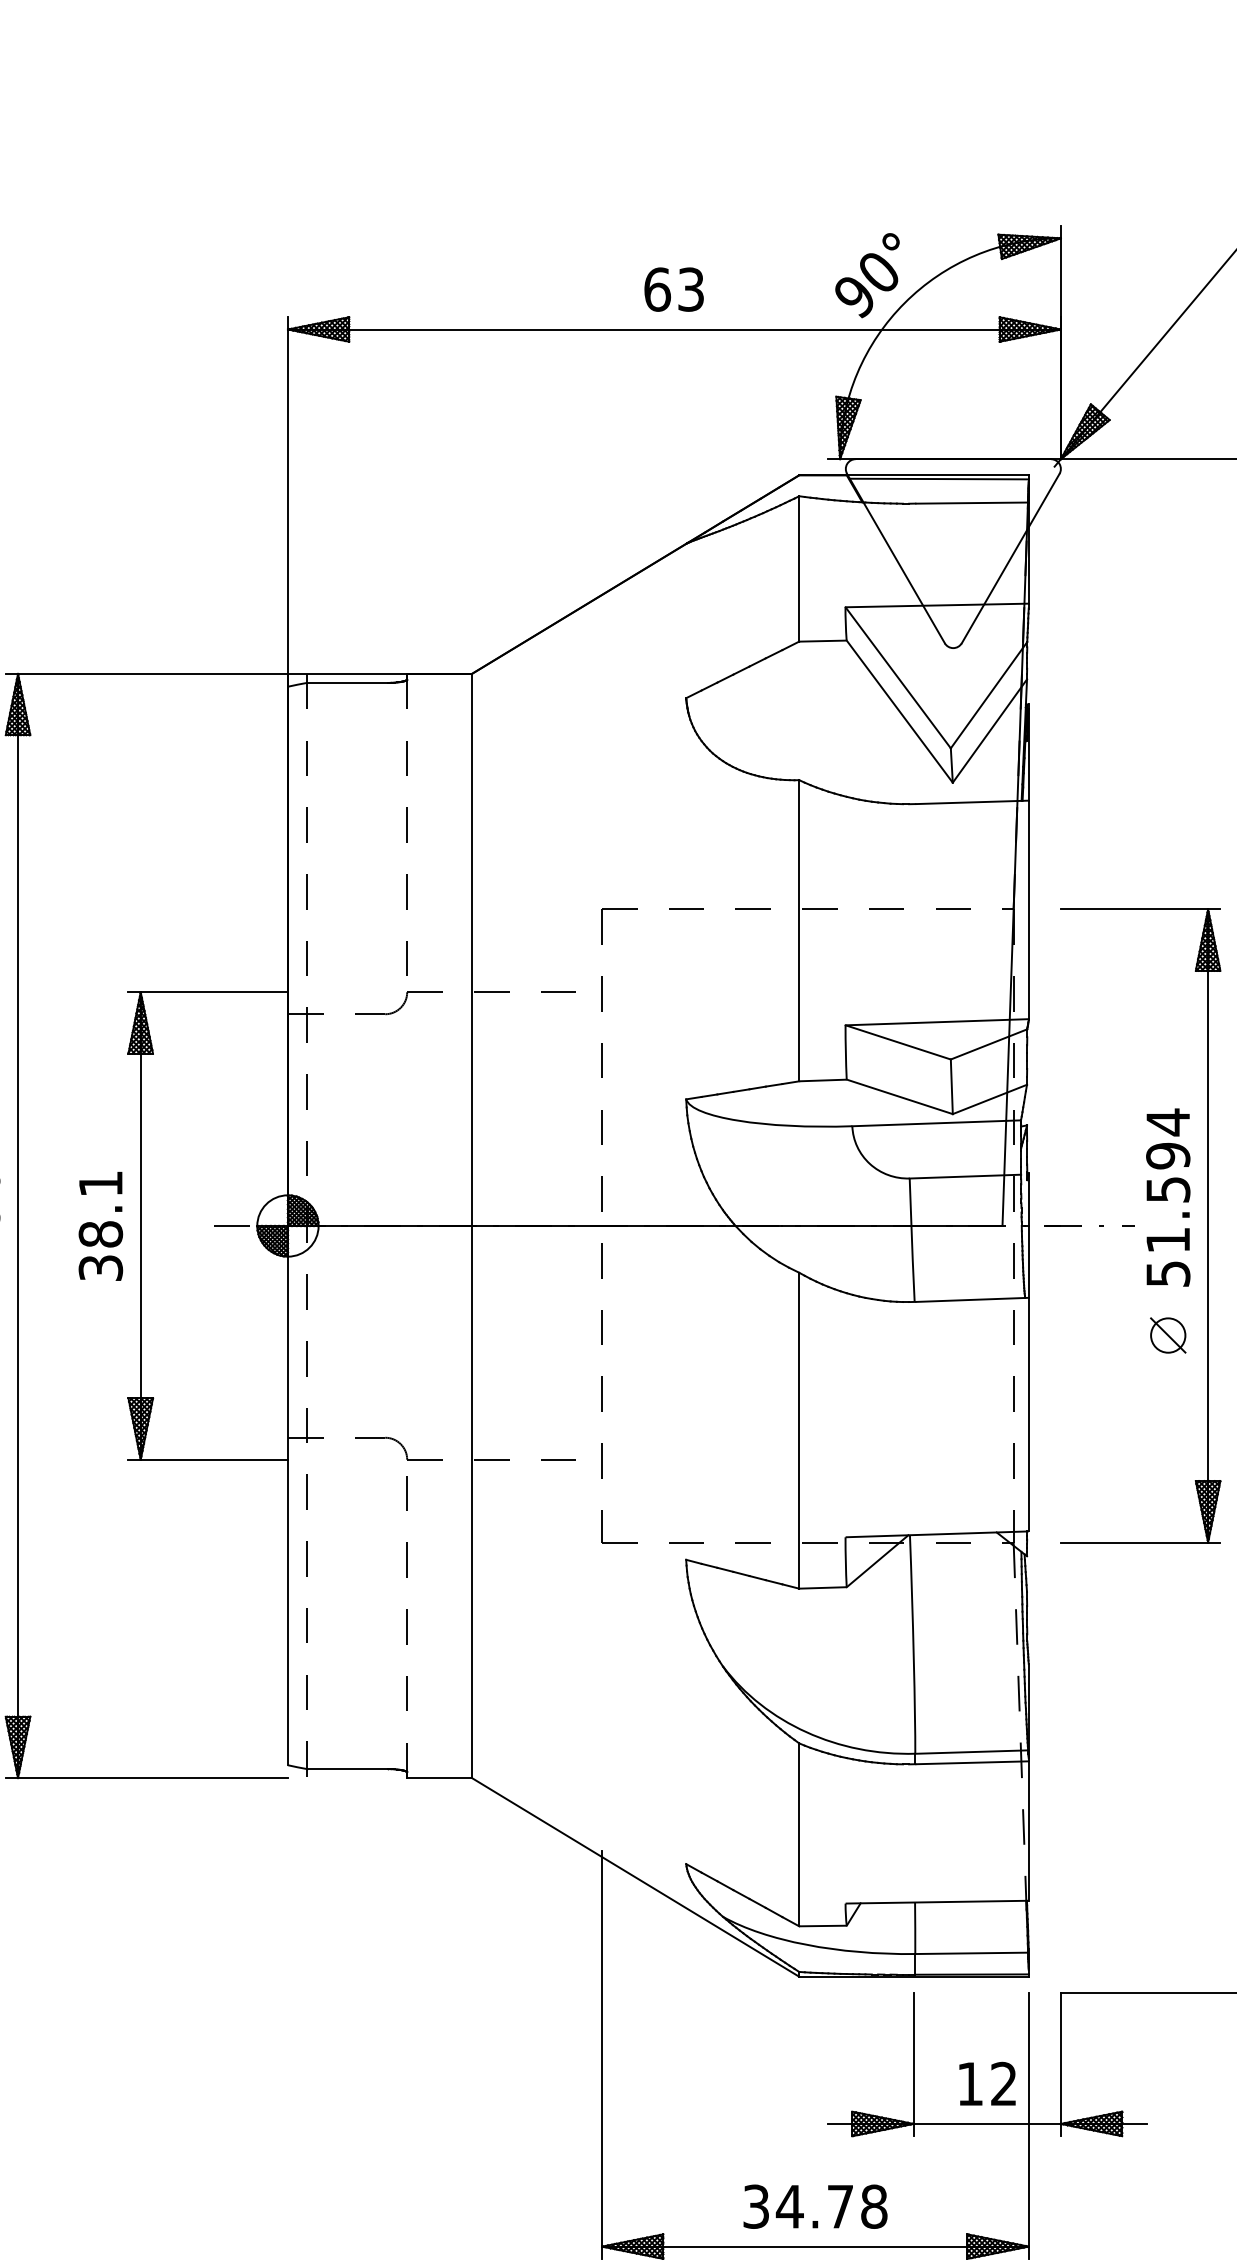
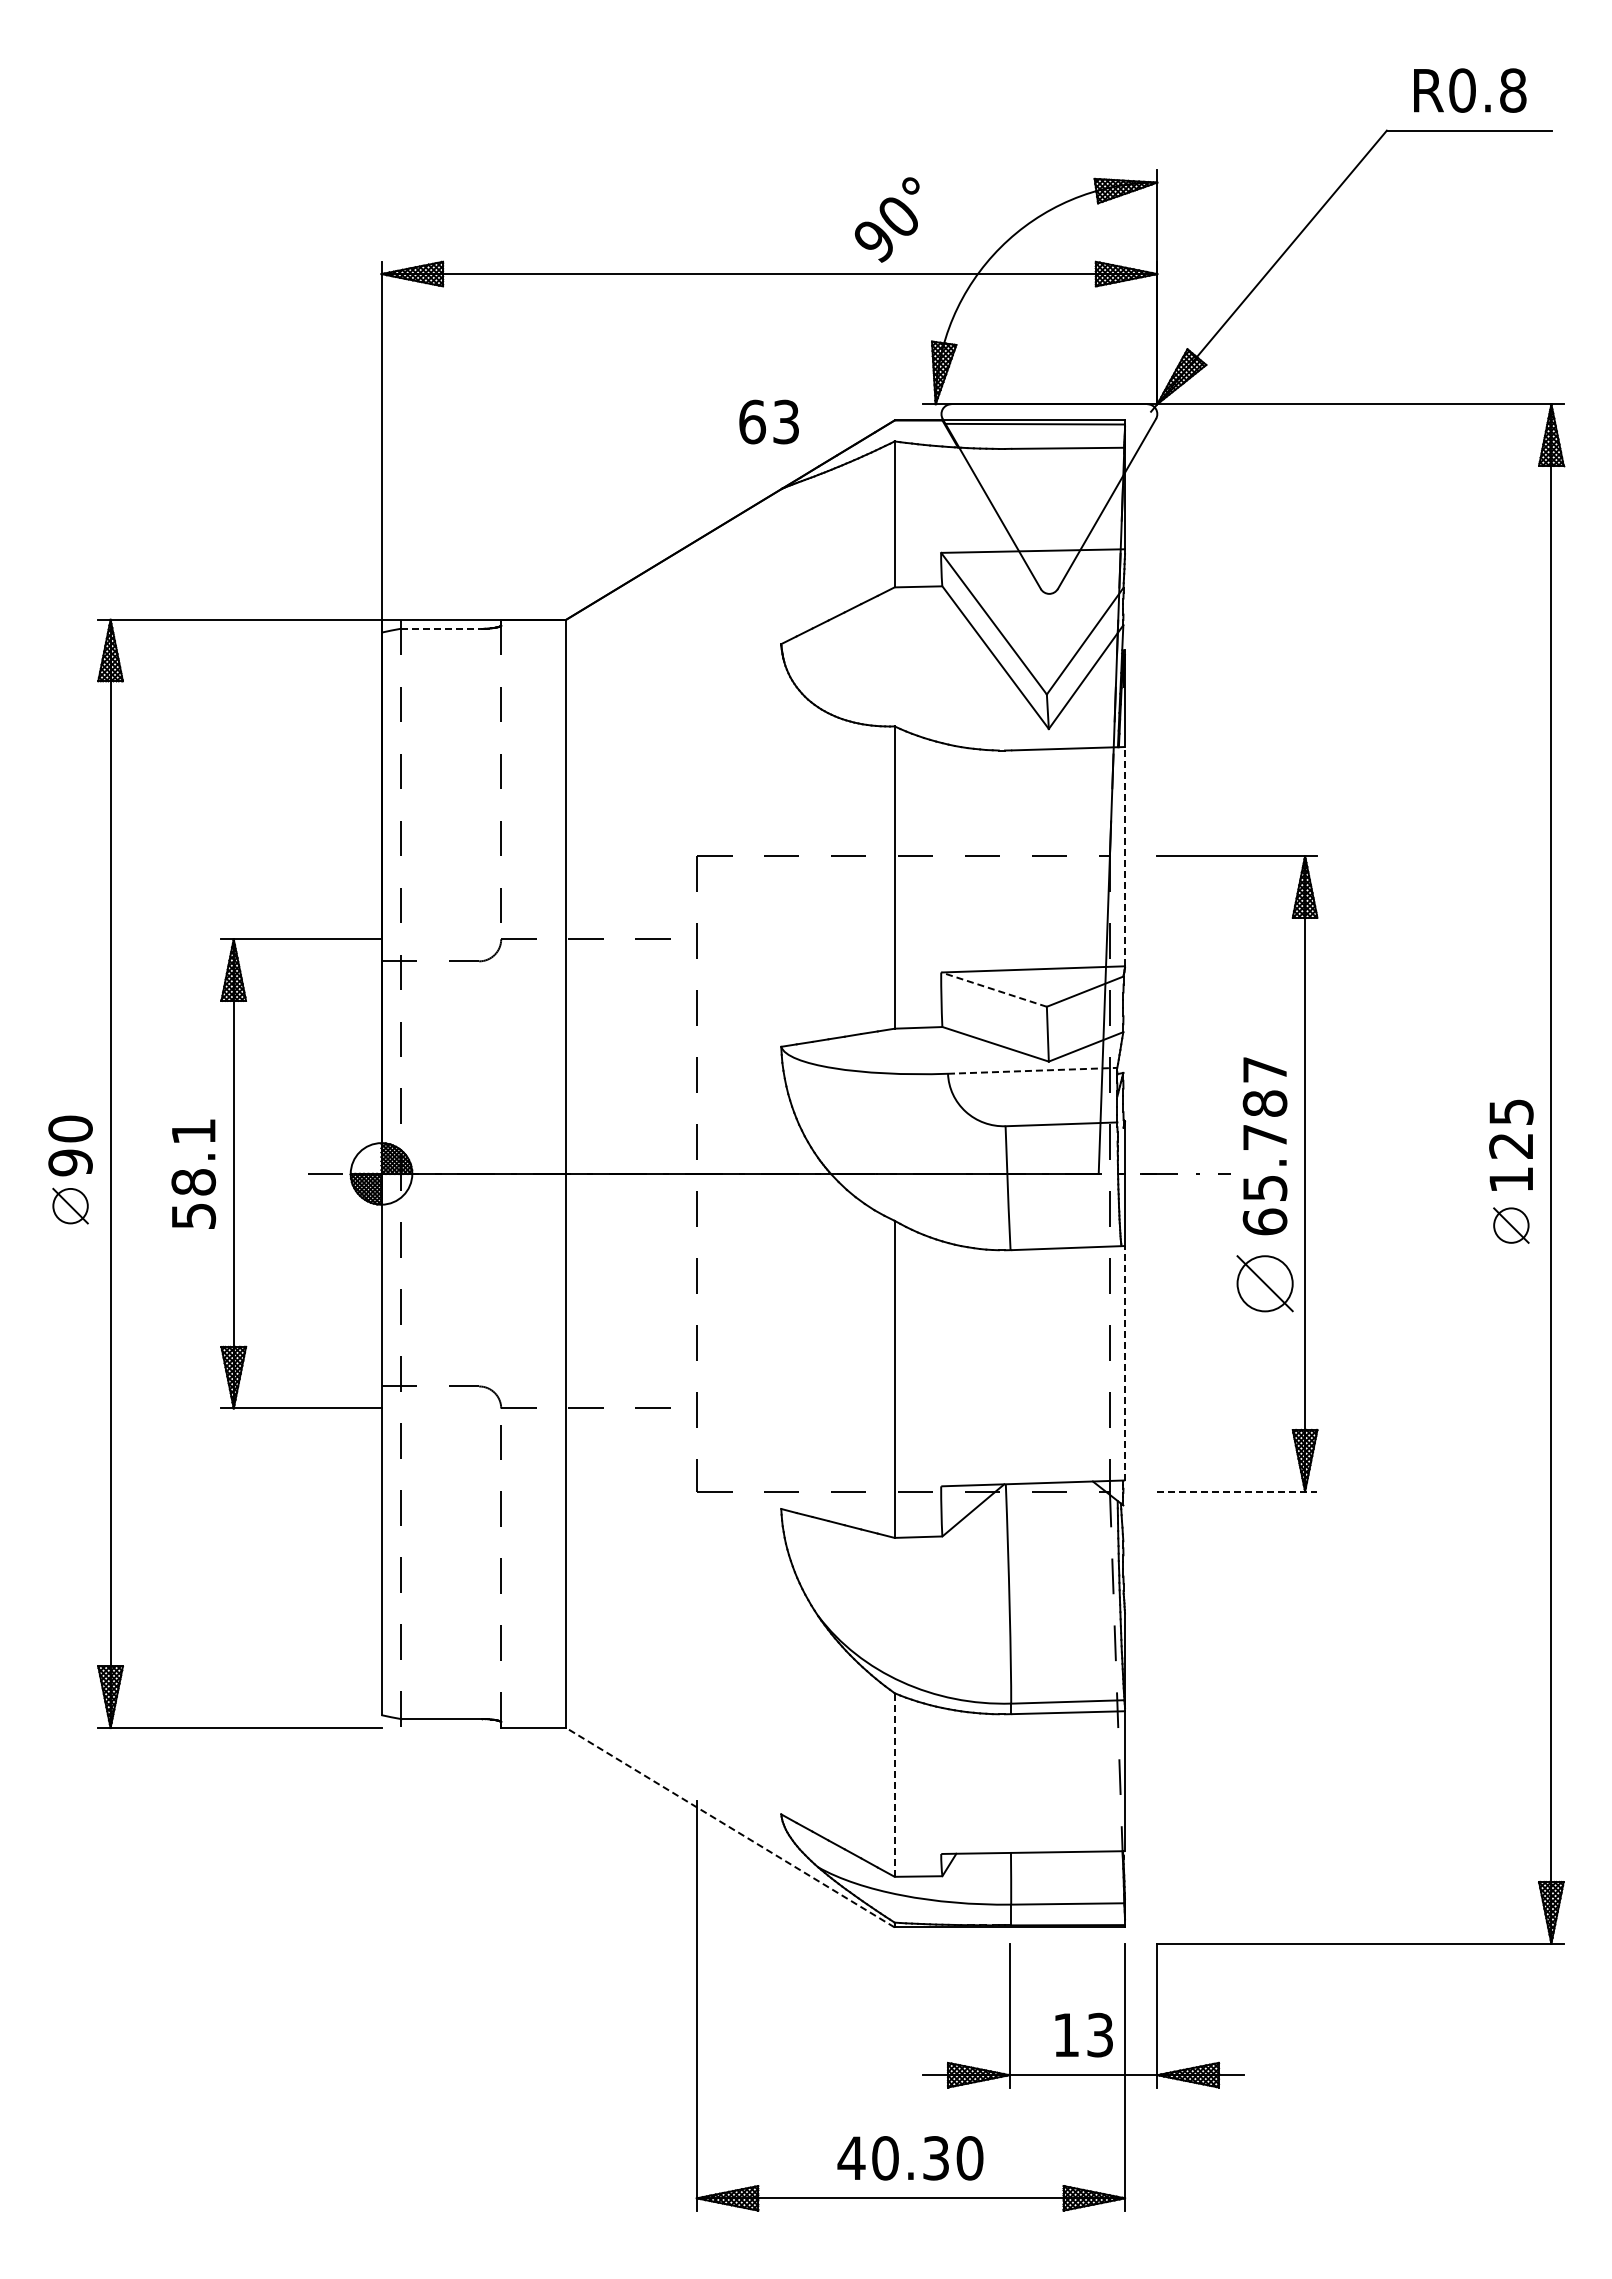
text: (867, 275) -> (887, 219), moved
text: (673, 289) -> (768, 421), moved
line: (347, 682) -> (441, 628), solid -> dashed
line: (1029, 909) -> (1125, 856), solid -> dashed
line: (898, 1042) -> (994, 989), solid -> dashed
line: (936, 1122) -> (1032, 1070), solid -> dashed
text: (1167, 1197) -> (1264, 1145), 51.594 -> 65.787
text: (100, 1267) -> (193, 1215), 38.1 -> 58.1
part: (1167, 1335) -> (1264, 1283), size x1.6
line: (1029, 1413) -> (1125, 1362), solid -> dashed
line: (1140, 1542) -> (1237, 1491), solid -> dashed
line: (799, 1835) -> (894, 1785), solid -> dashed
line: (635, 1877) -> (730, 1827), solid -> dashed
text: (1003, 2084) -> (1099, 2035), 12 -> 13
text: (814, 2206) -> (910, 2158), 34.78 -> 40.30

